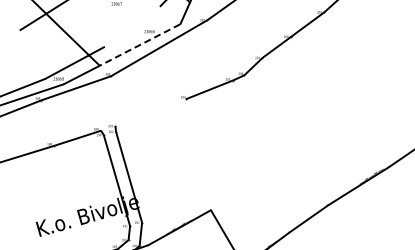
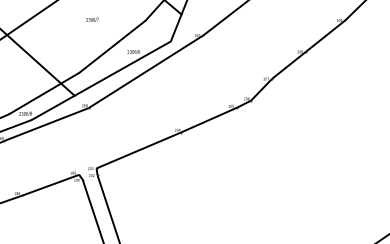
line: (131, 26) -> (111, 46), added
line: (140, 44) -> (123, 68), dashed -> solid
line: (150, 112) -> (138, 150), added

